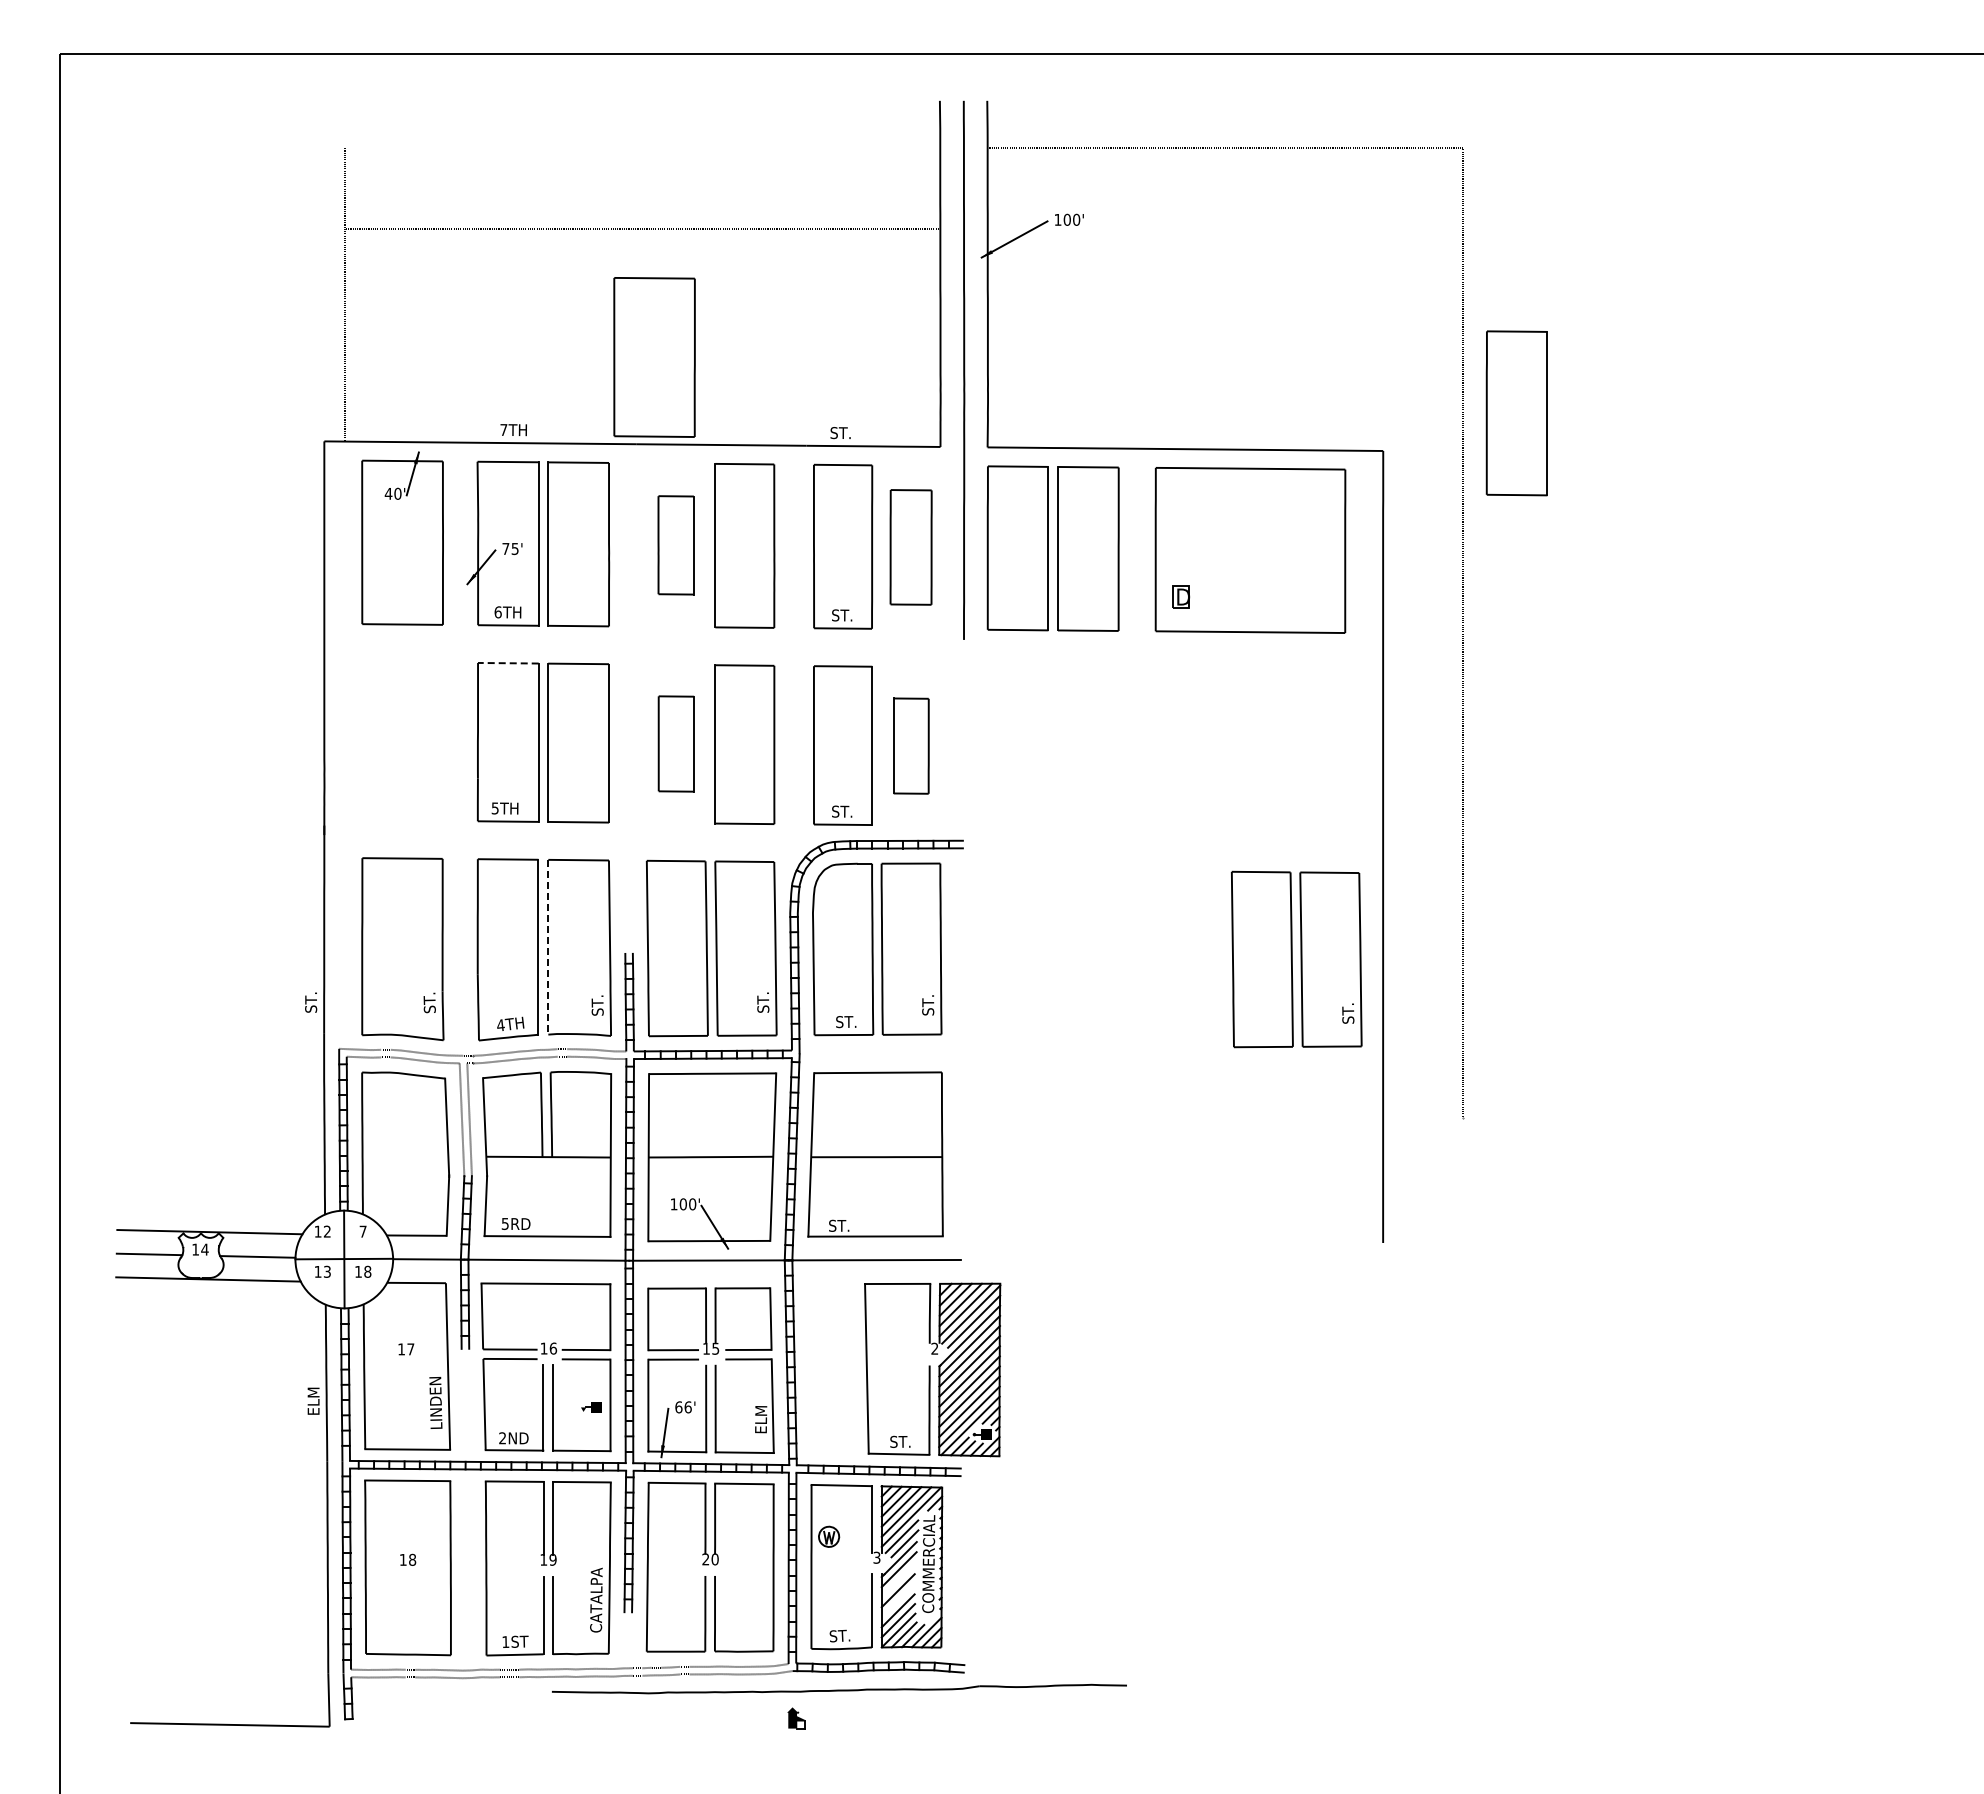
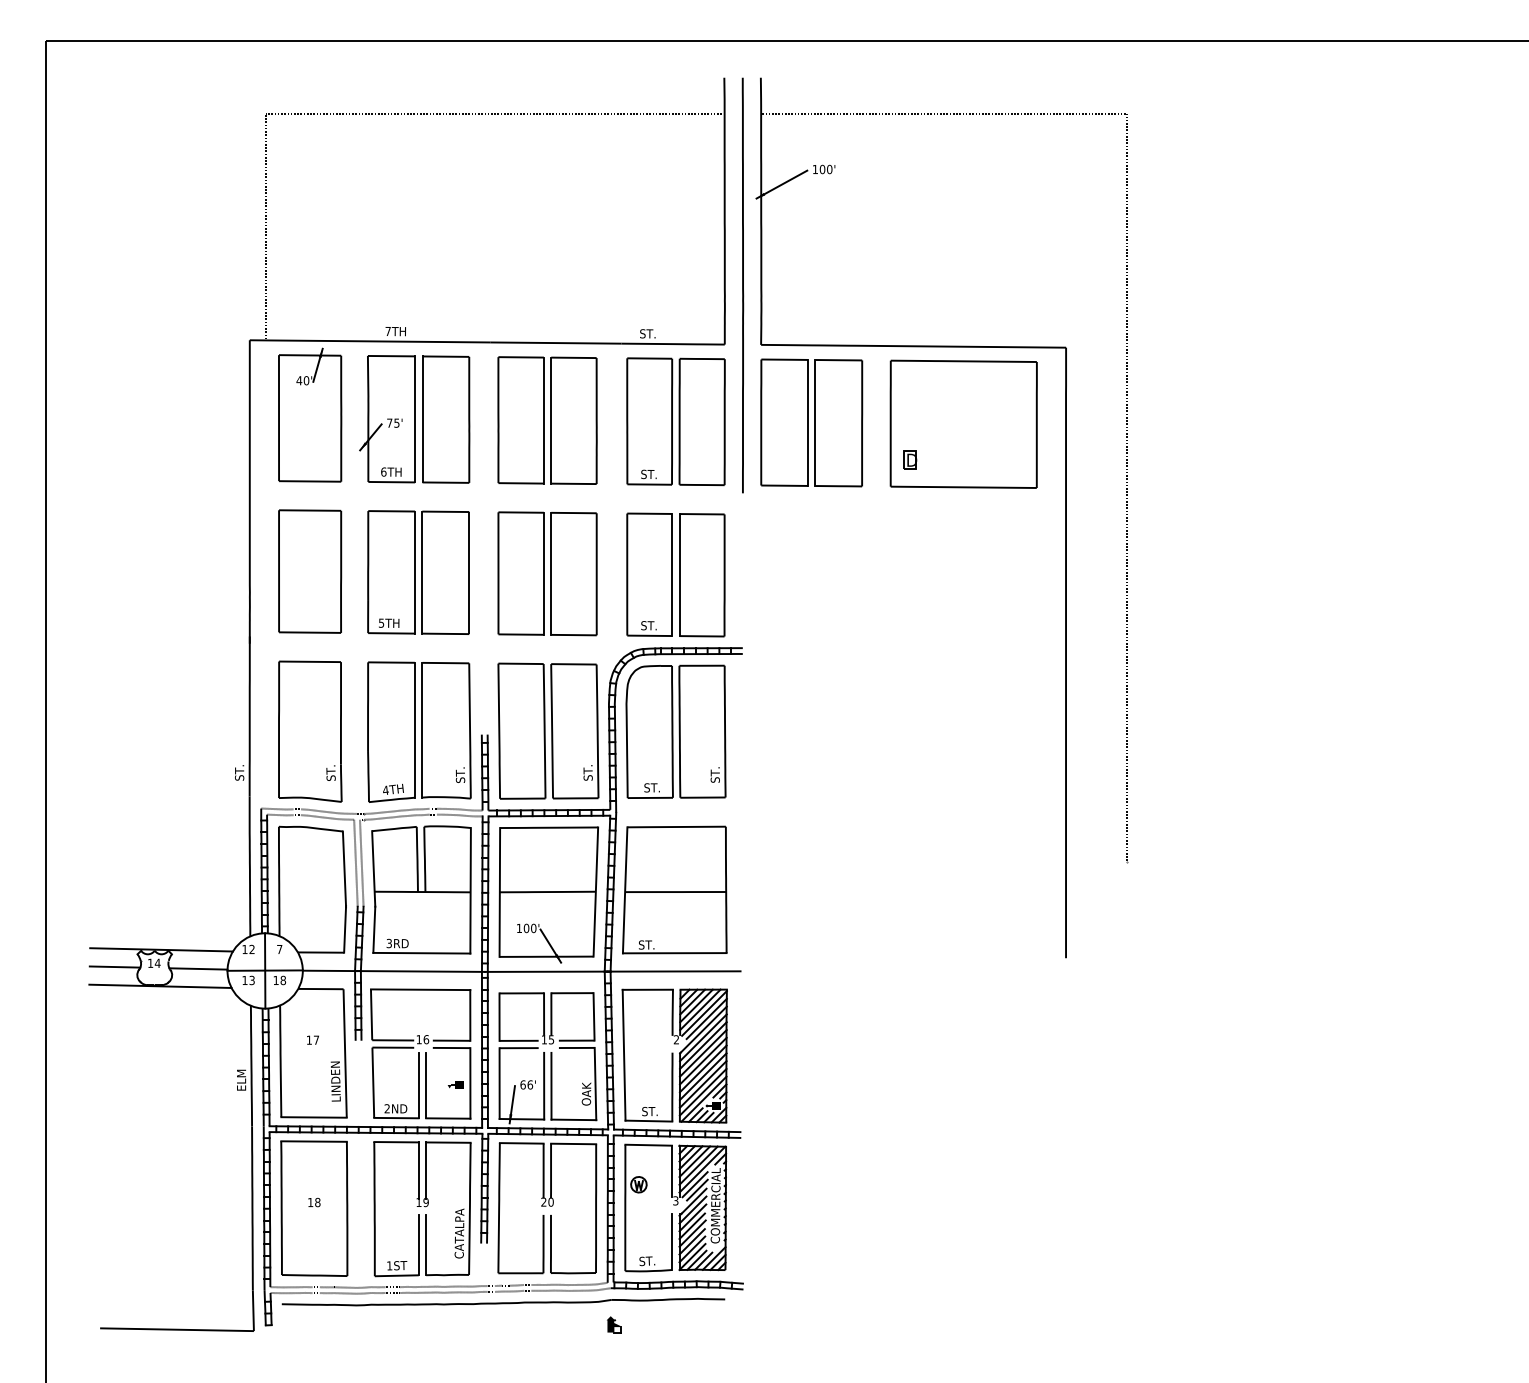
line: (642, 229) -> (495, 114), moved
part: (654, 357) -> (310, 571), moved
part: (1516, 413) -> (1168, 318), removed
part: (675, 545) -> (520, 420), size x1.67
part: (910, 547) -> (701, 422), size x1.43
line: (507, 663) -> (390, 511), dashed -> solid
part: (676, 743) -> (521, 573), size x1.67
part: (911, 745) -> (702, 574), size x1.67
line: (548, 947) -> (422, 730), dashed -> solid
part: (1296, 959) -> (999, 739), removed
text: (505, 1223) -> (389, 943), 5RD -> 3RD
part: (932, 1369) -> (674, 1055), moved
text: (761, 1419) -> (586, 1094), ELM -> OAK
line: (898, 1579) -> (692, 1217), added
line: (898, 1600) -> (692, 1233), added
part: (839, 1688) -> (503, 1301), moved

